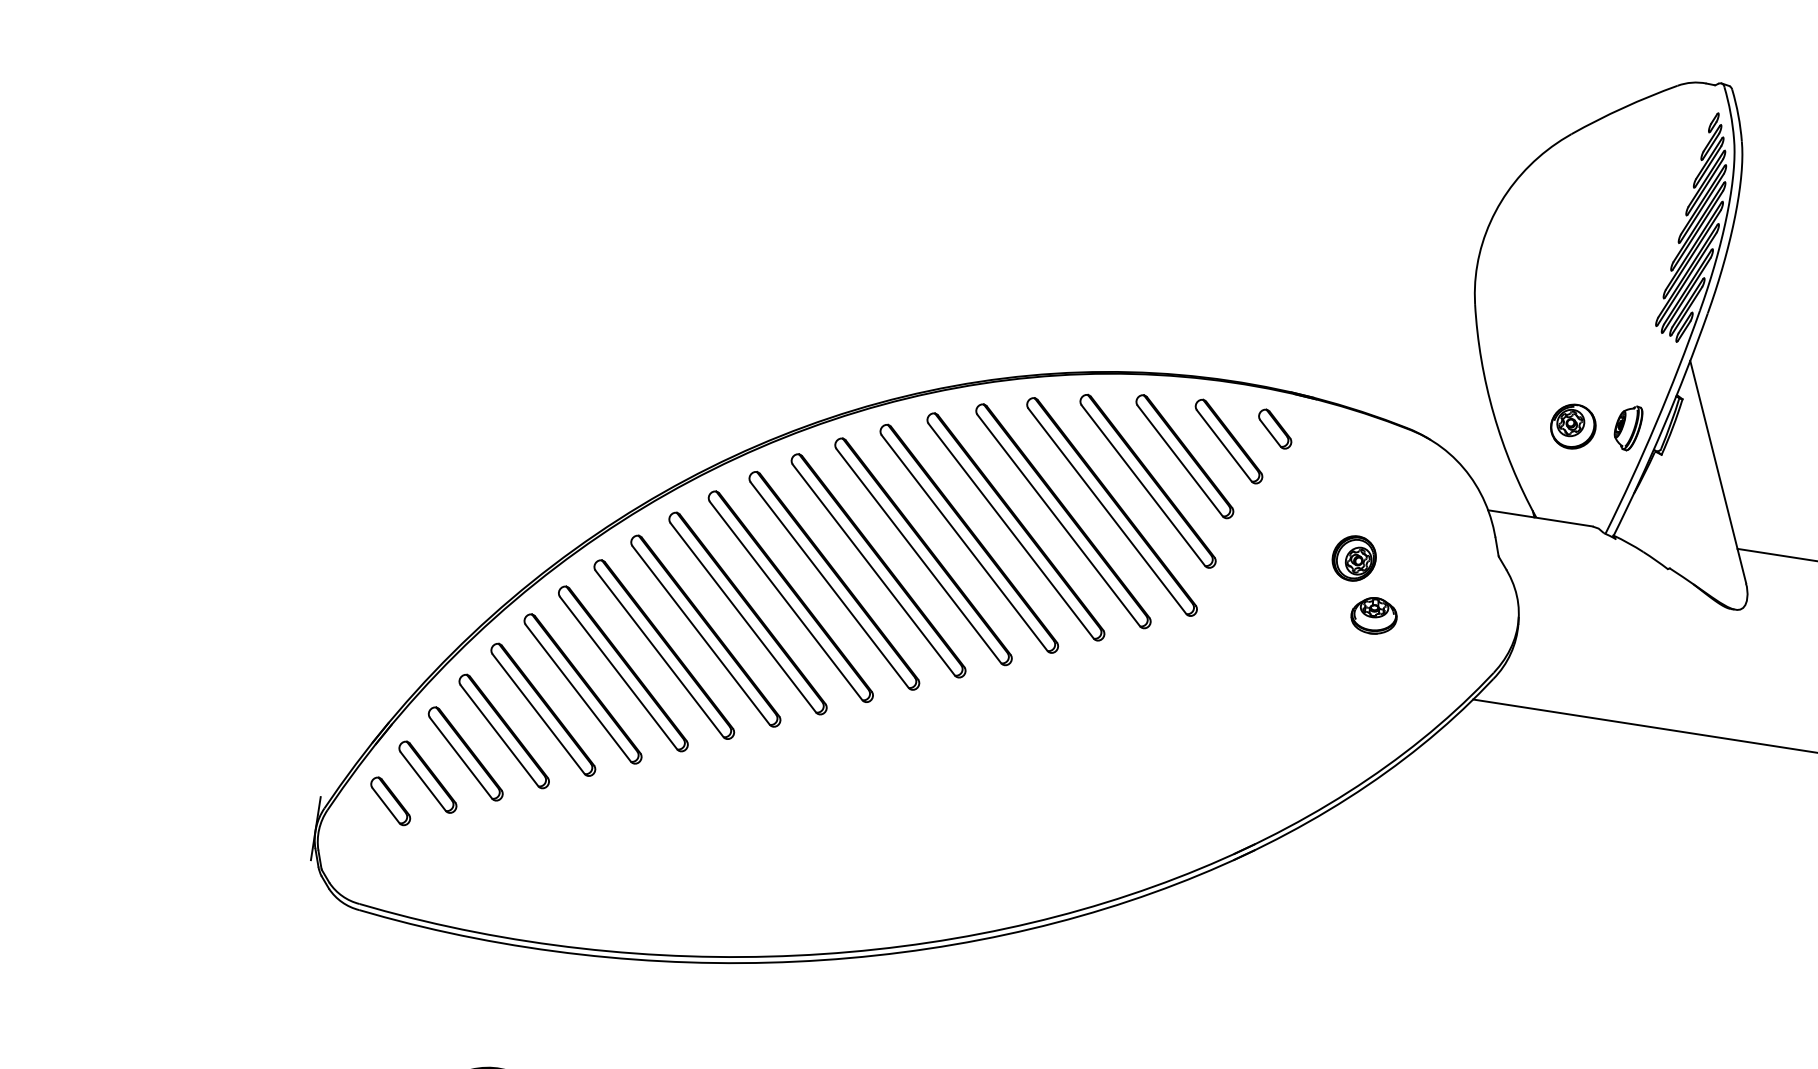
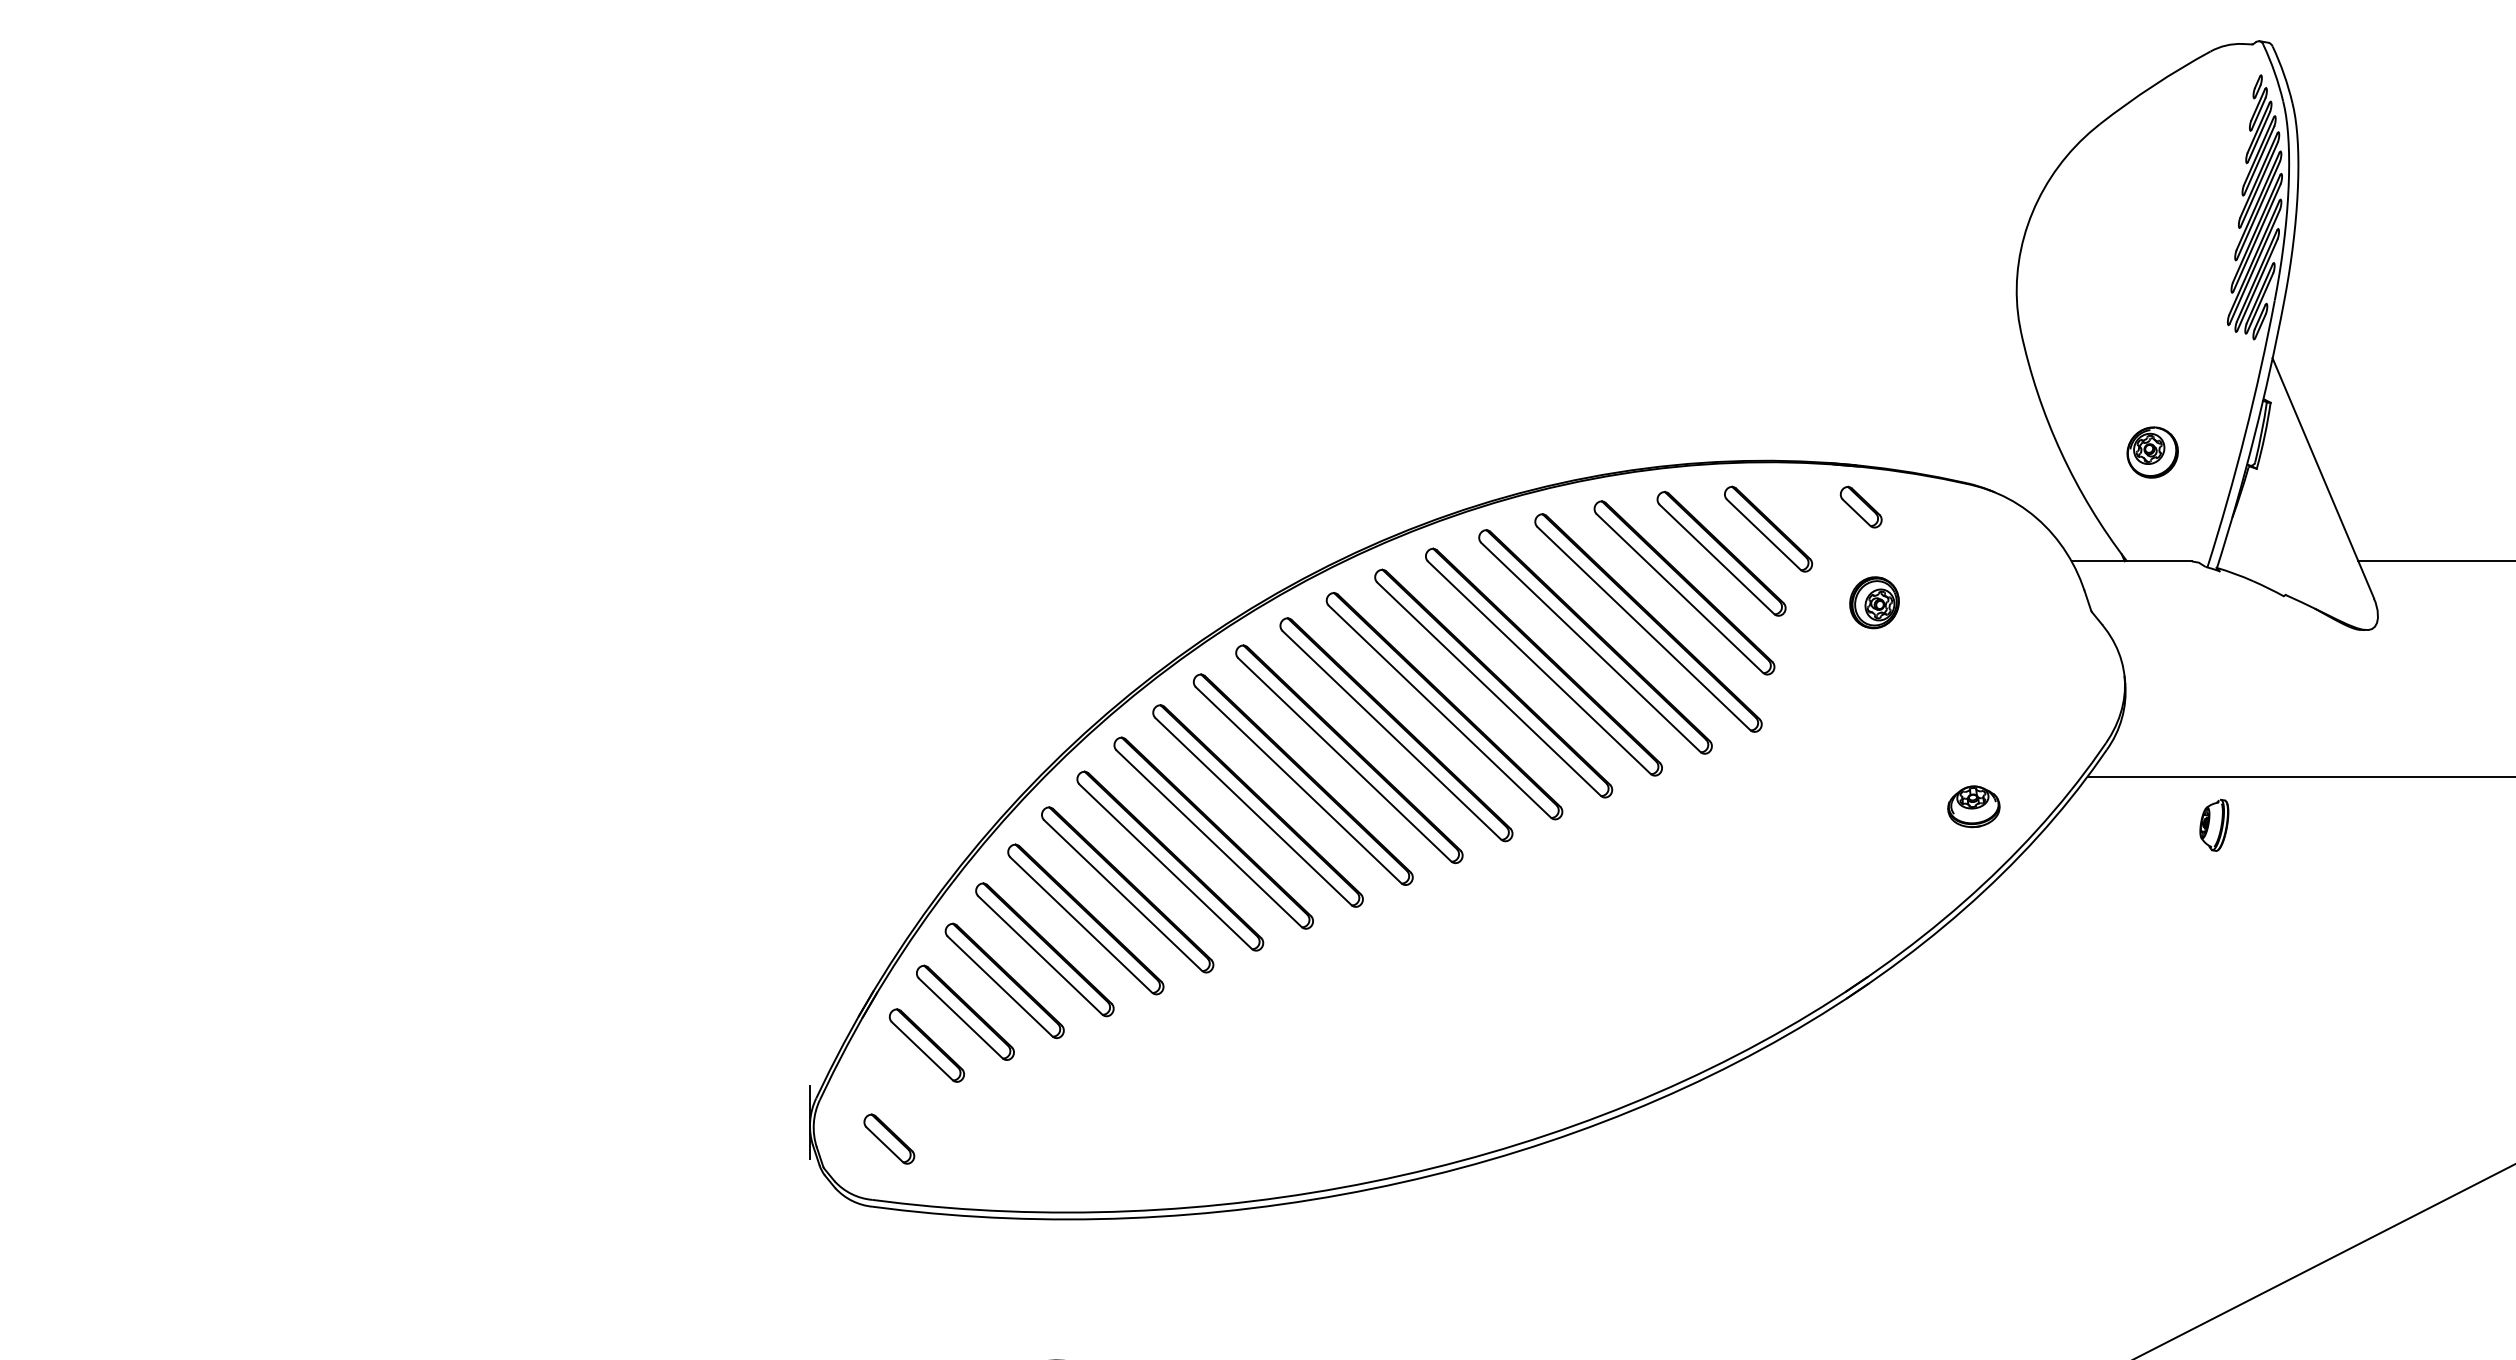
part: (1628, 427) -> (2214, 824), moved
part: (1274, 428) -> (1860, 506), moved
part: (1354, 558) -> (1874, 602), moved
part: (1373, 615) -> (1973, 806), moved
part: (390, 800) -> (889, 1138), moved

